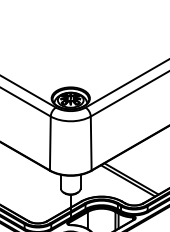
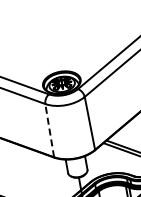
line: (50, 143) -> (49, 130), solid -> dashed

